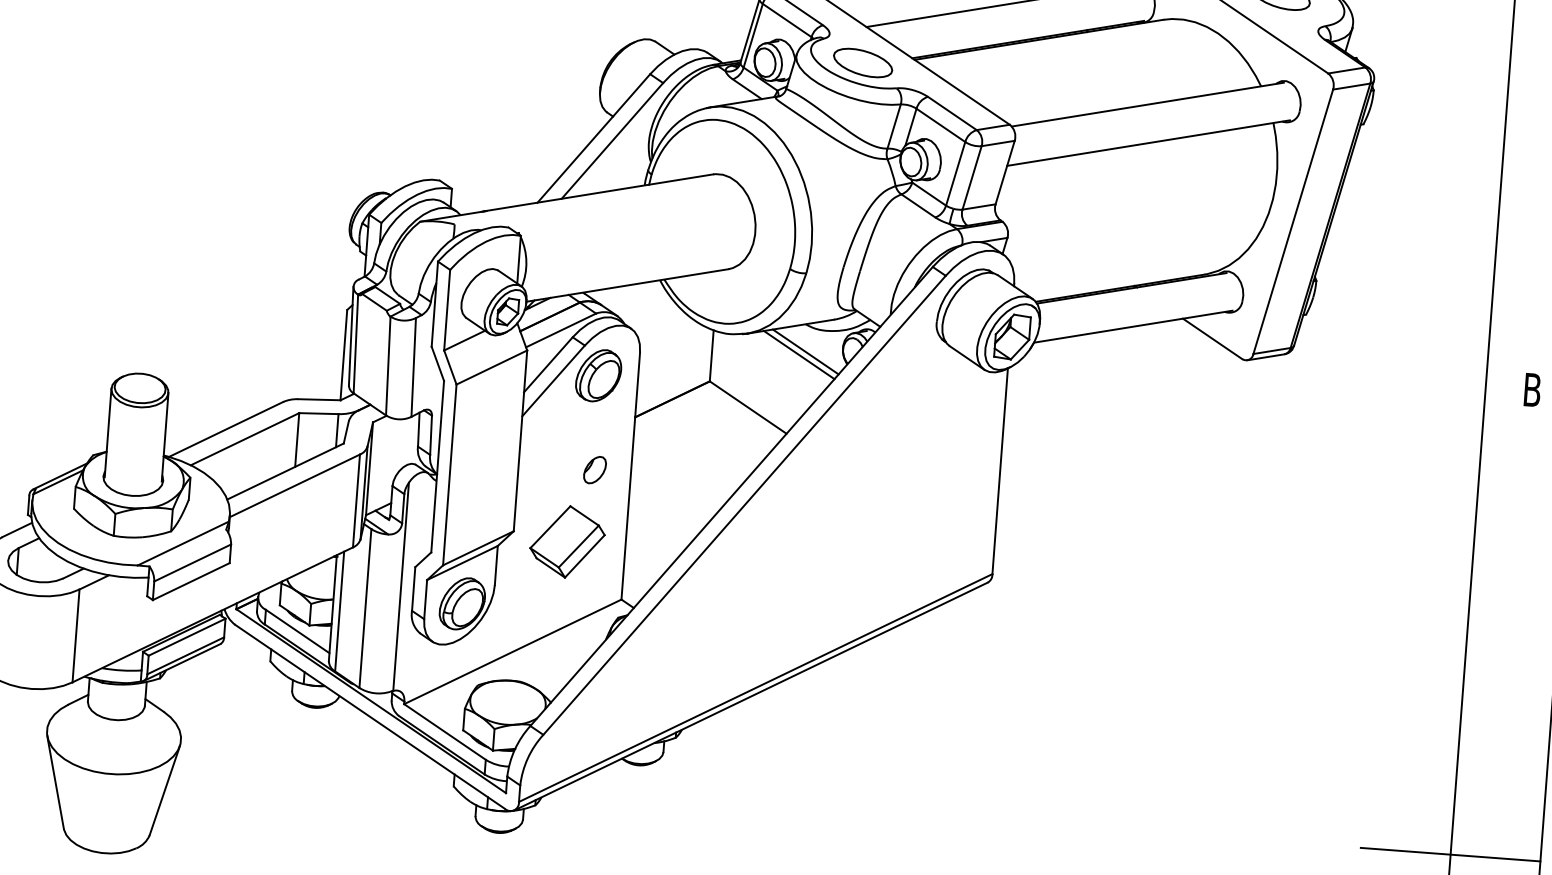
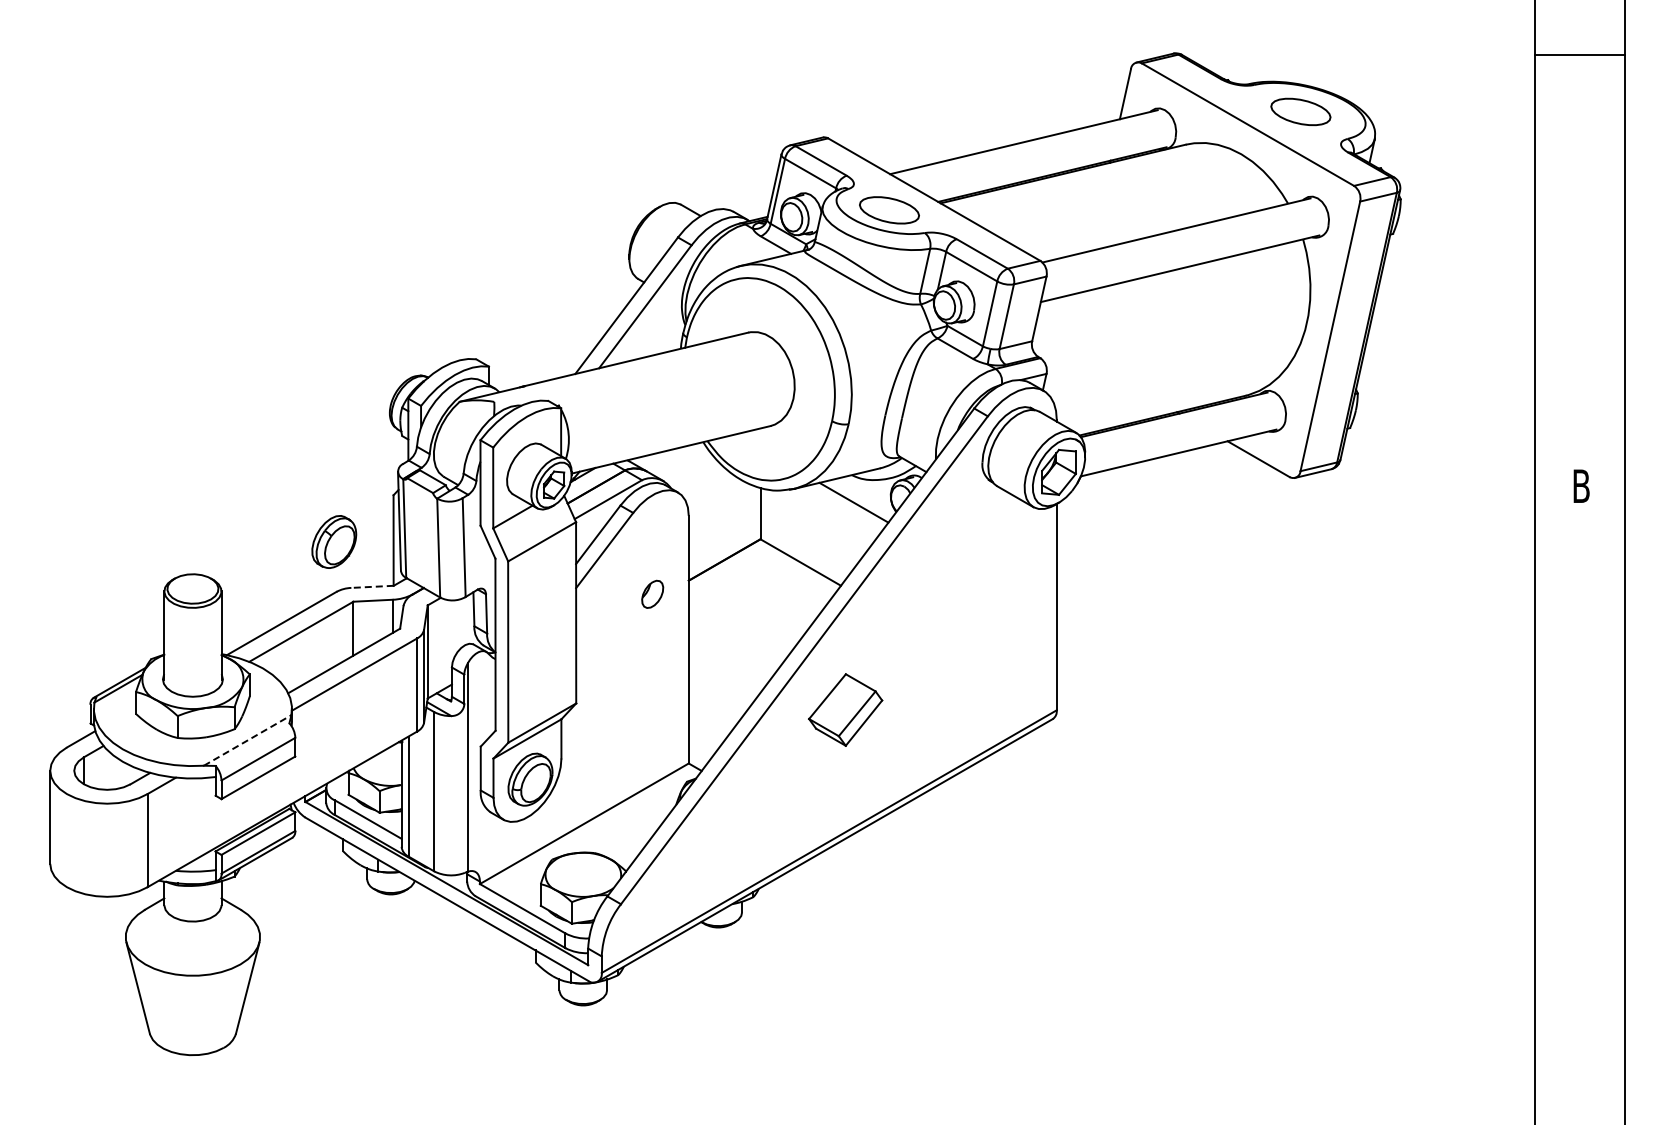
line: (799, 354) -> (847, 505), removed
part: (598, 375) -> (334, 541), moved
line: (319, 399) -> (372, 586), solid -> dashed
part: (594, 469) -> (652, 593), moved
part: (567, 541) -> (845, 709), moved
line: (183, 543) -> (247, 740), solid -> dashed
line: (1450, 854) -> (1534, 955), removed

